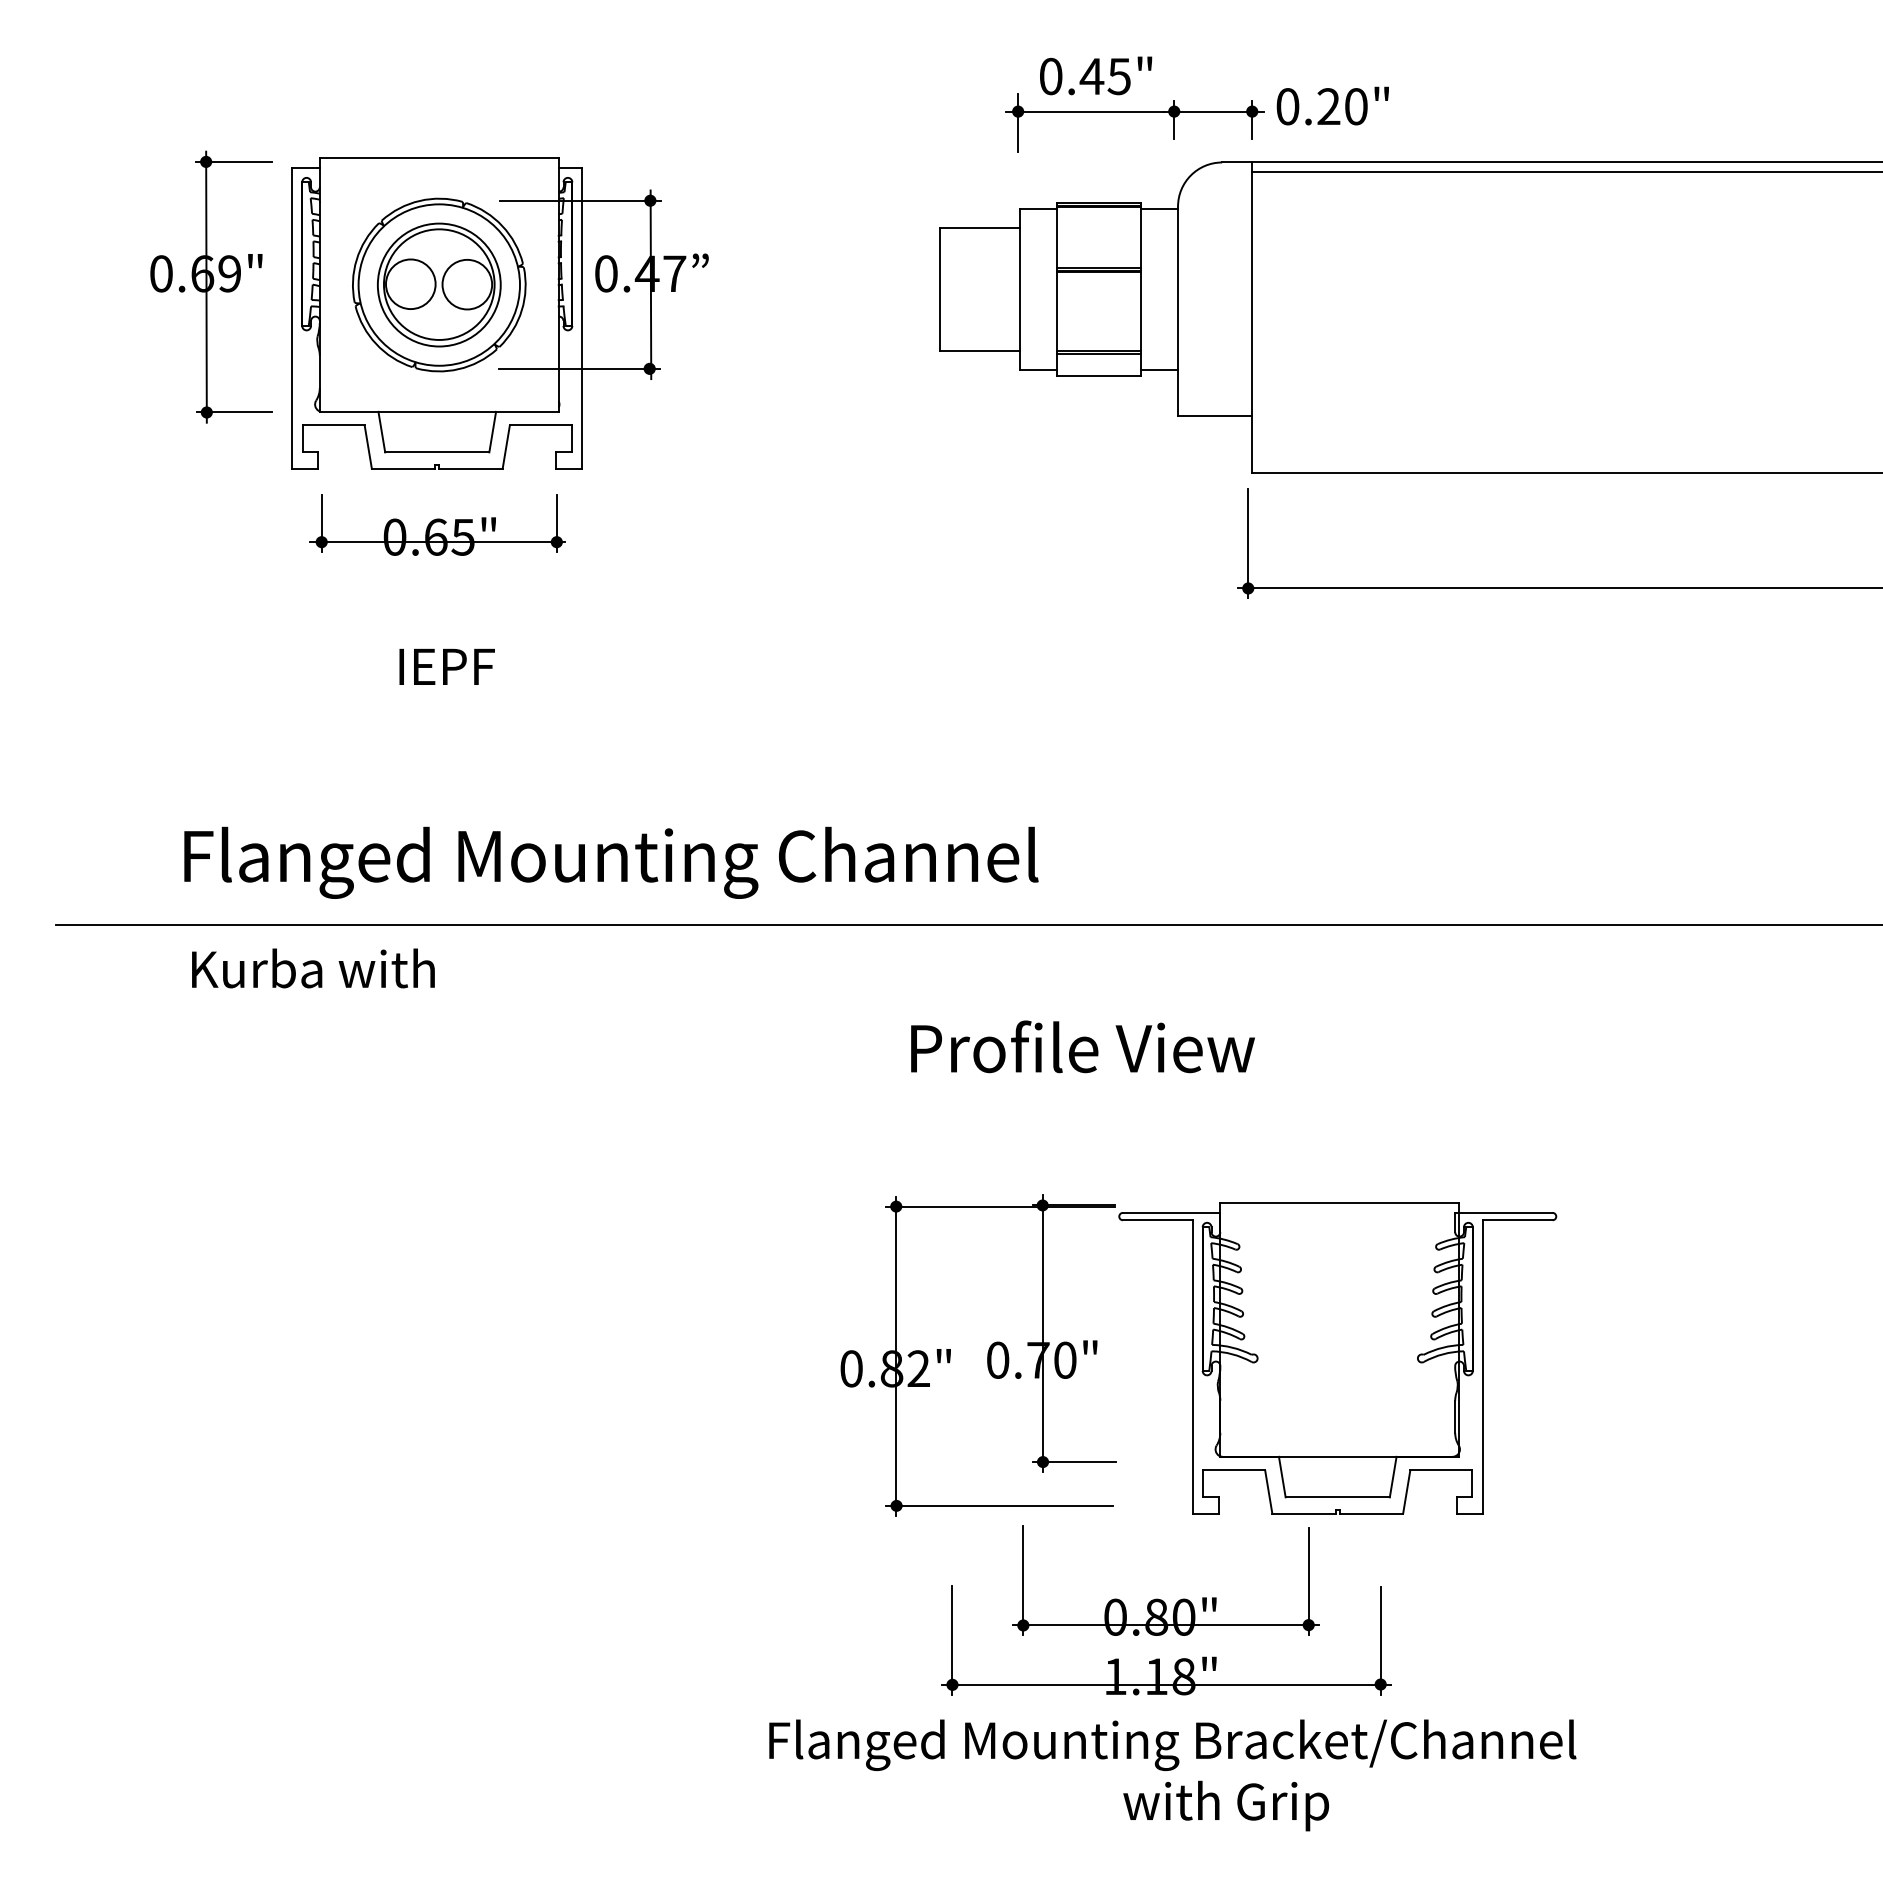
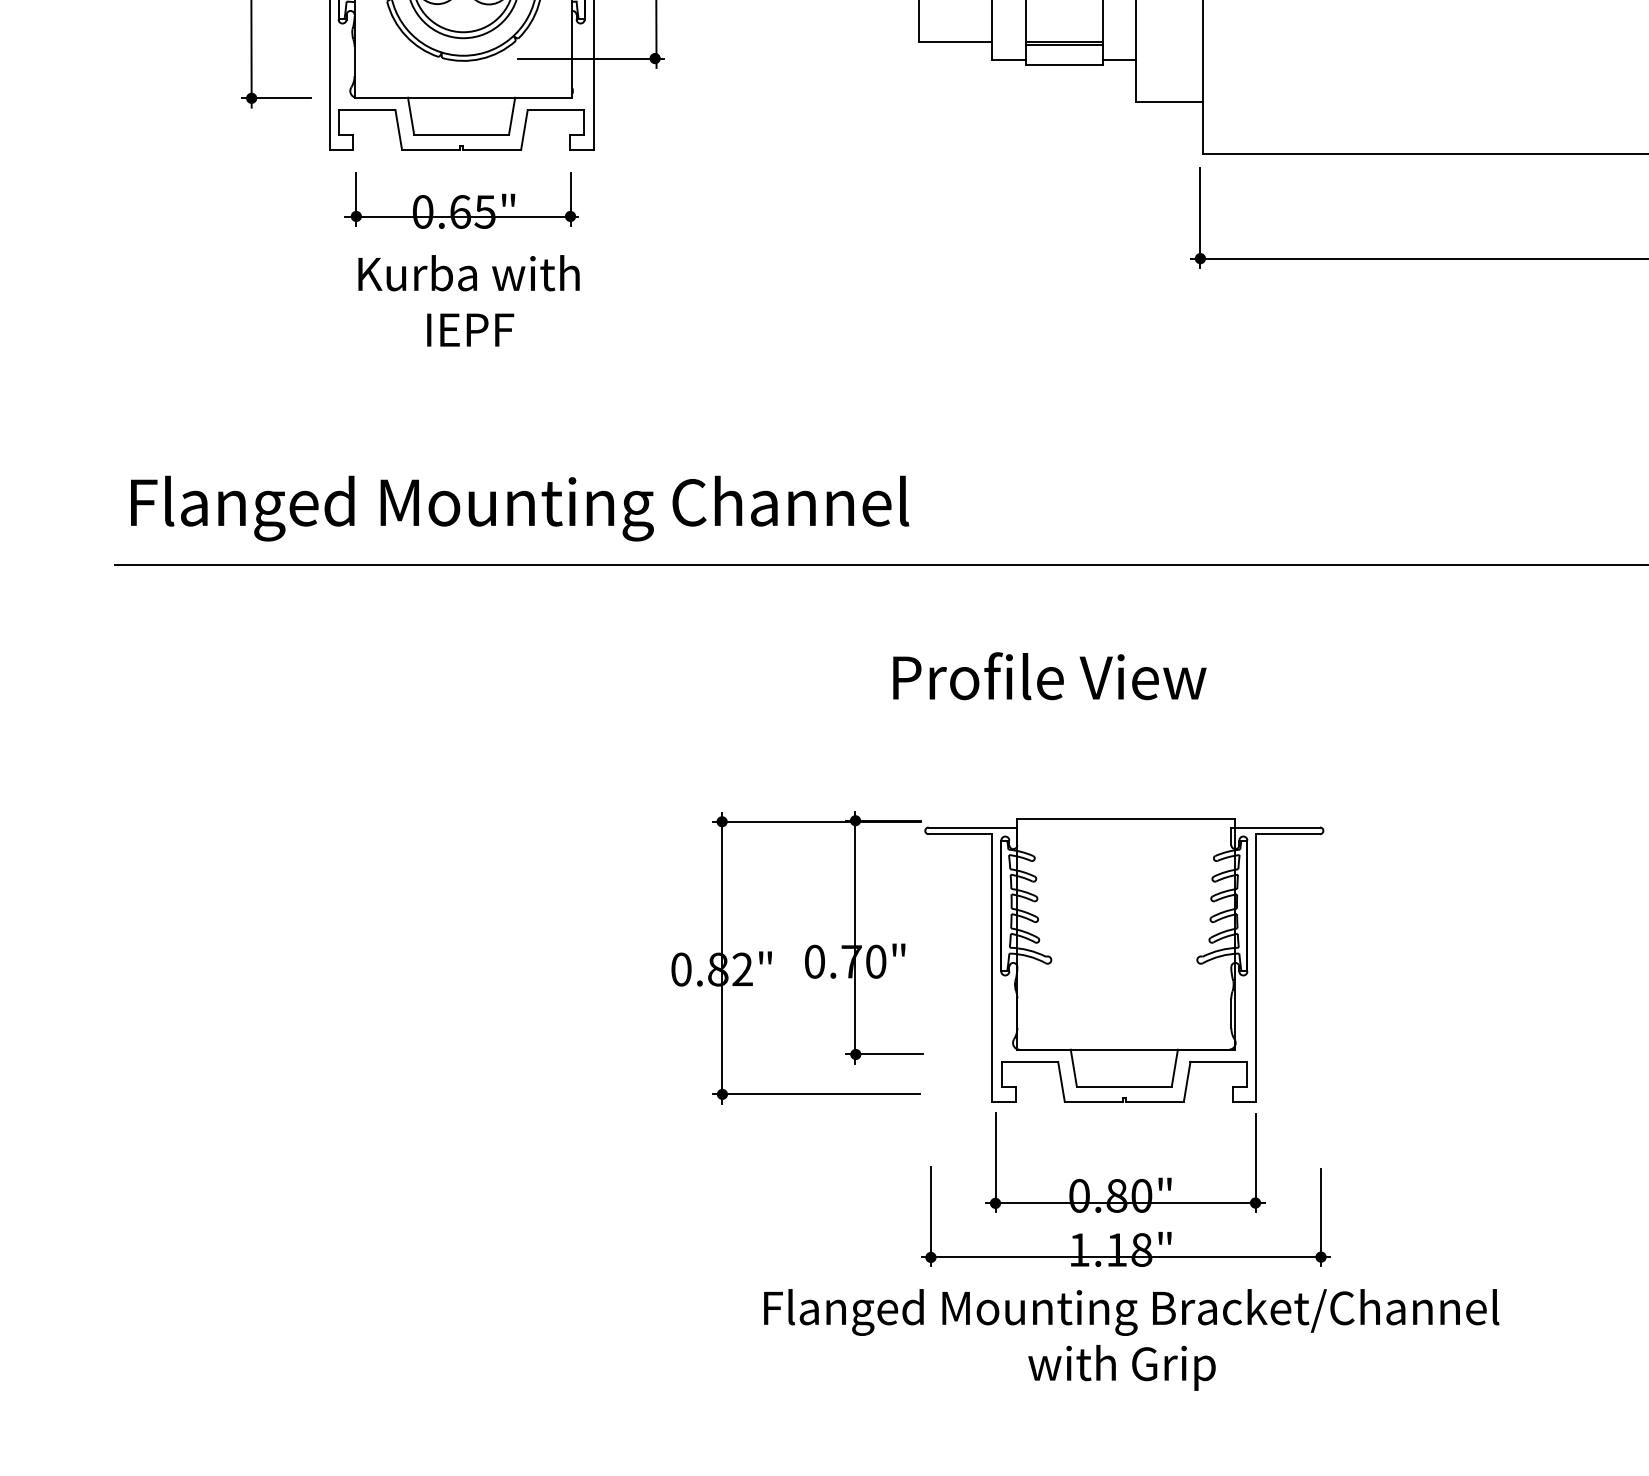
text: (611, 862) -> (520, 508), moved
text: (313, 968) -> (469, 273), moved
part: (1198, 1355) -> (997, 957), moved
text: (1225, 1805) -> (1121, 1367), moved

